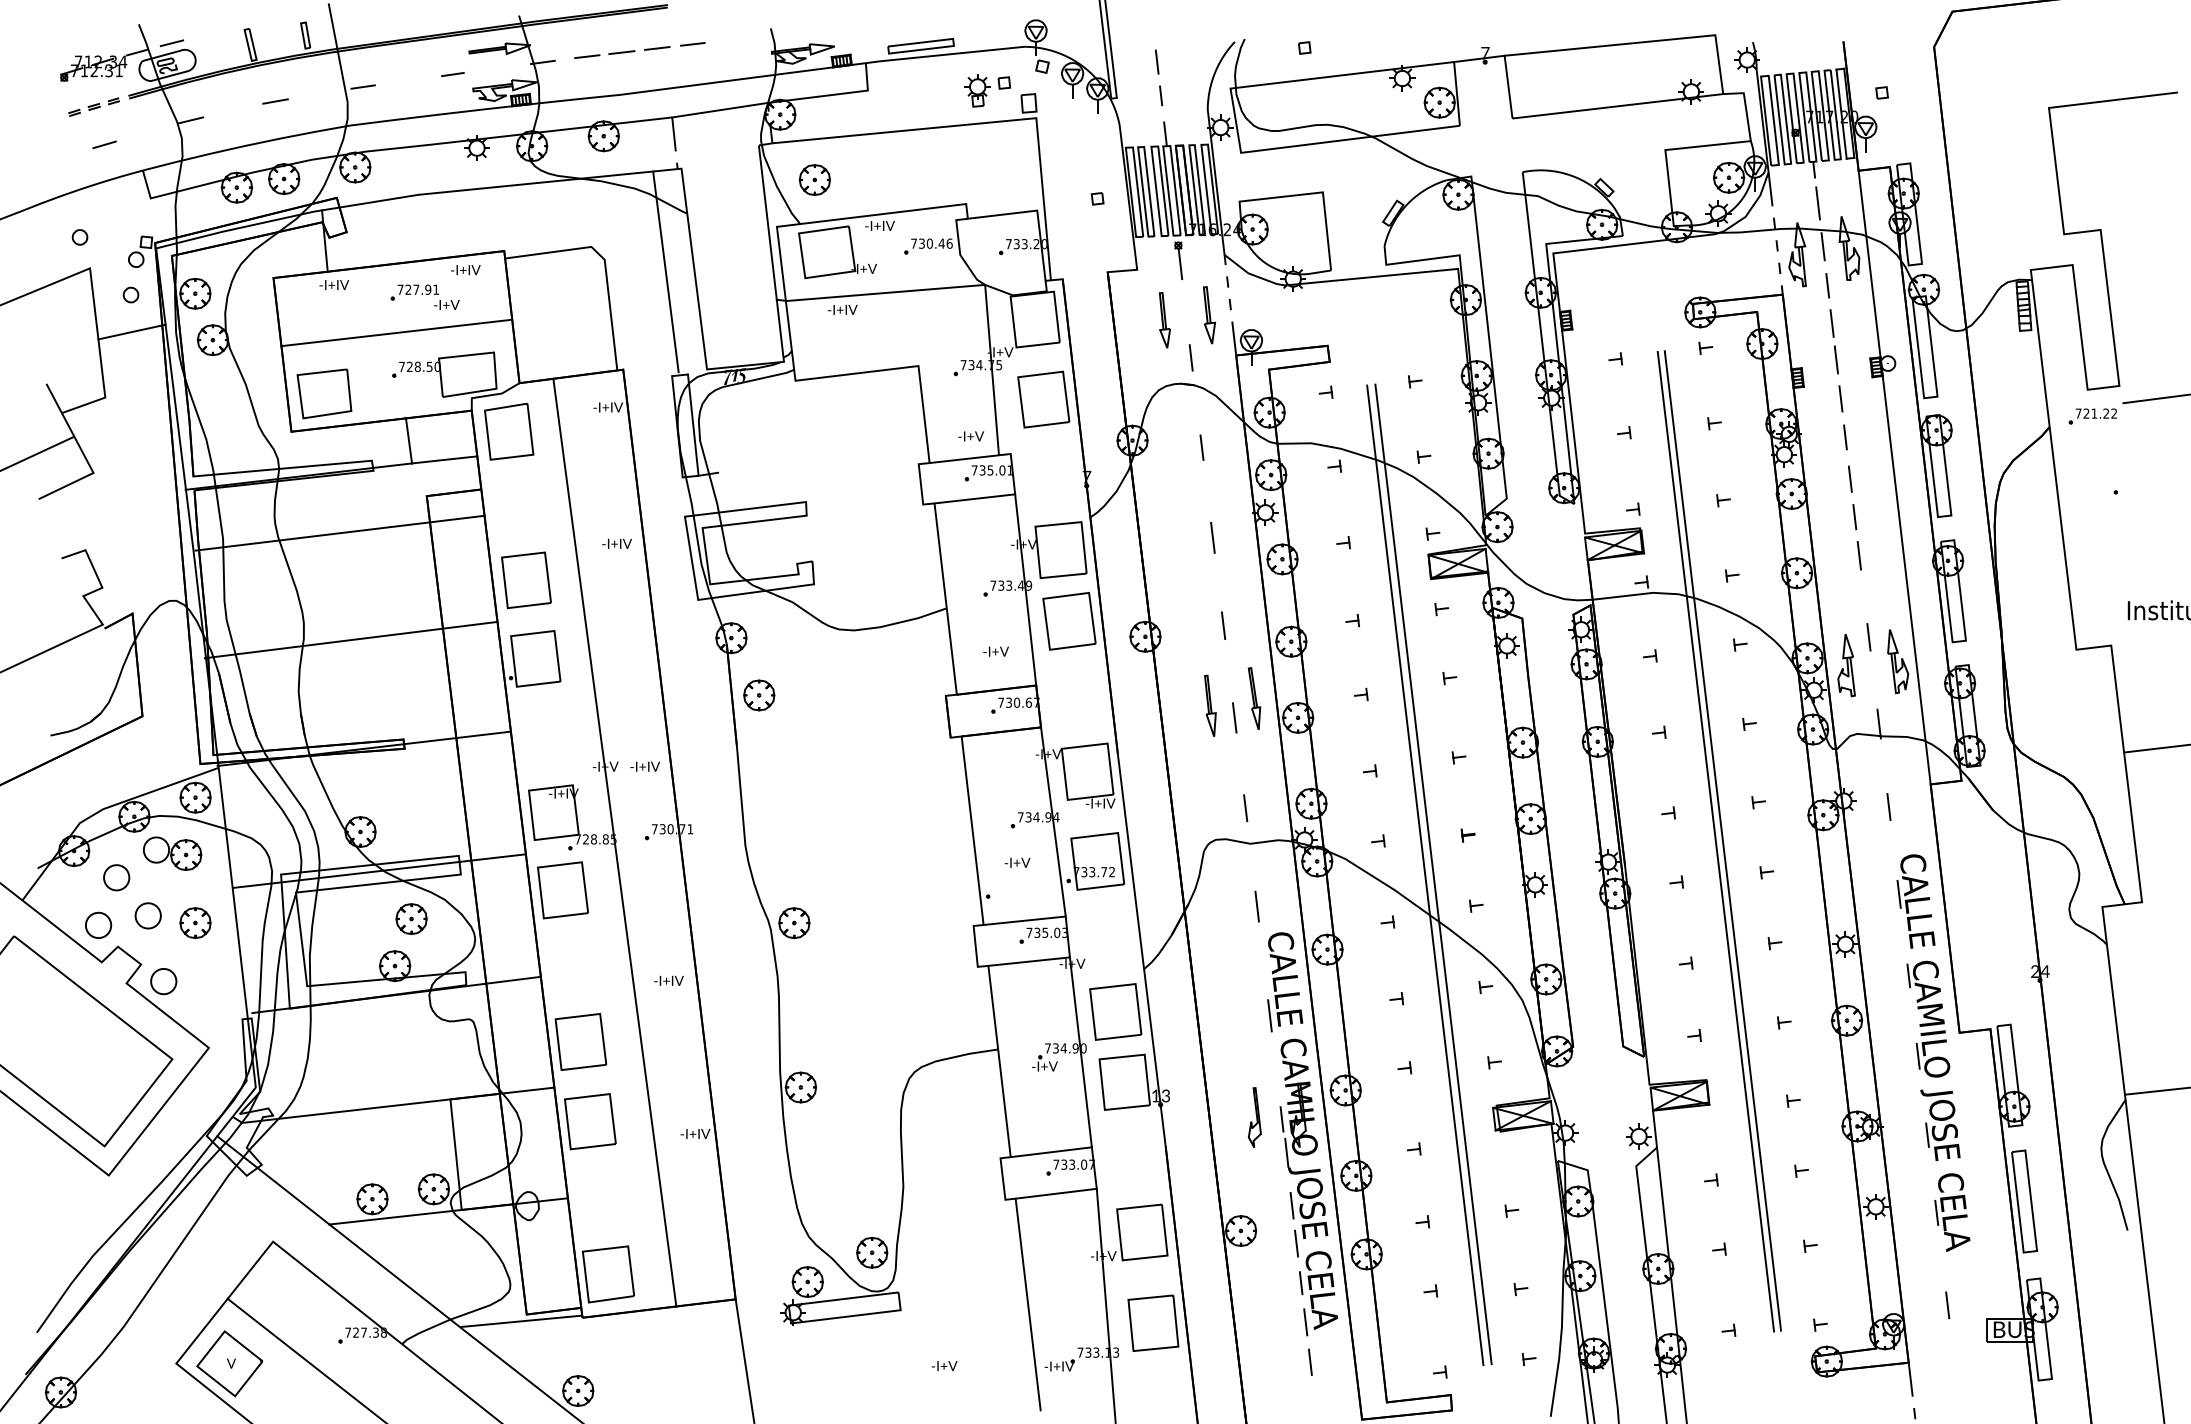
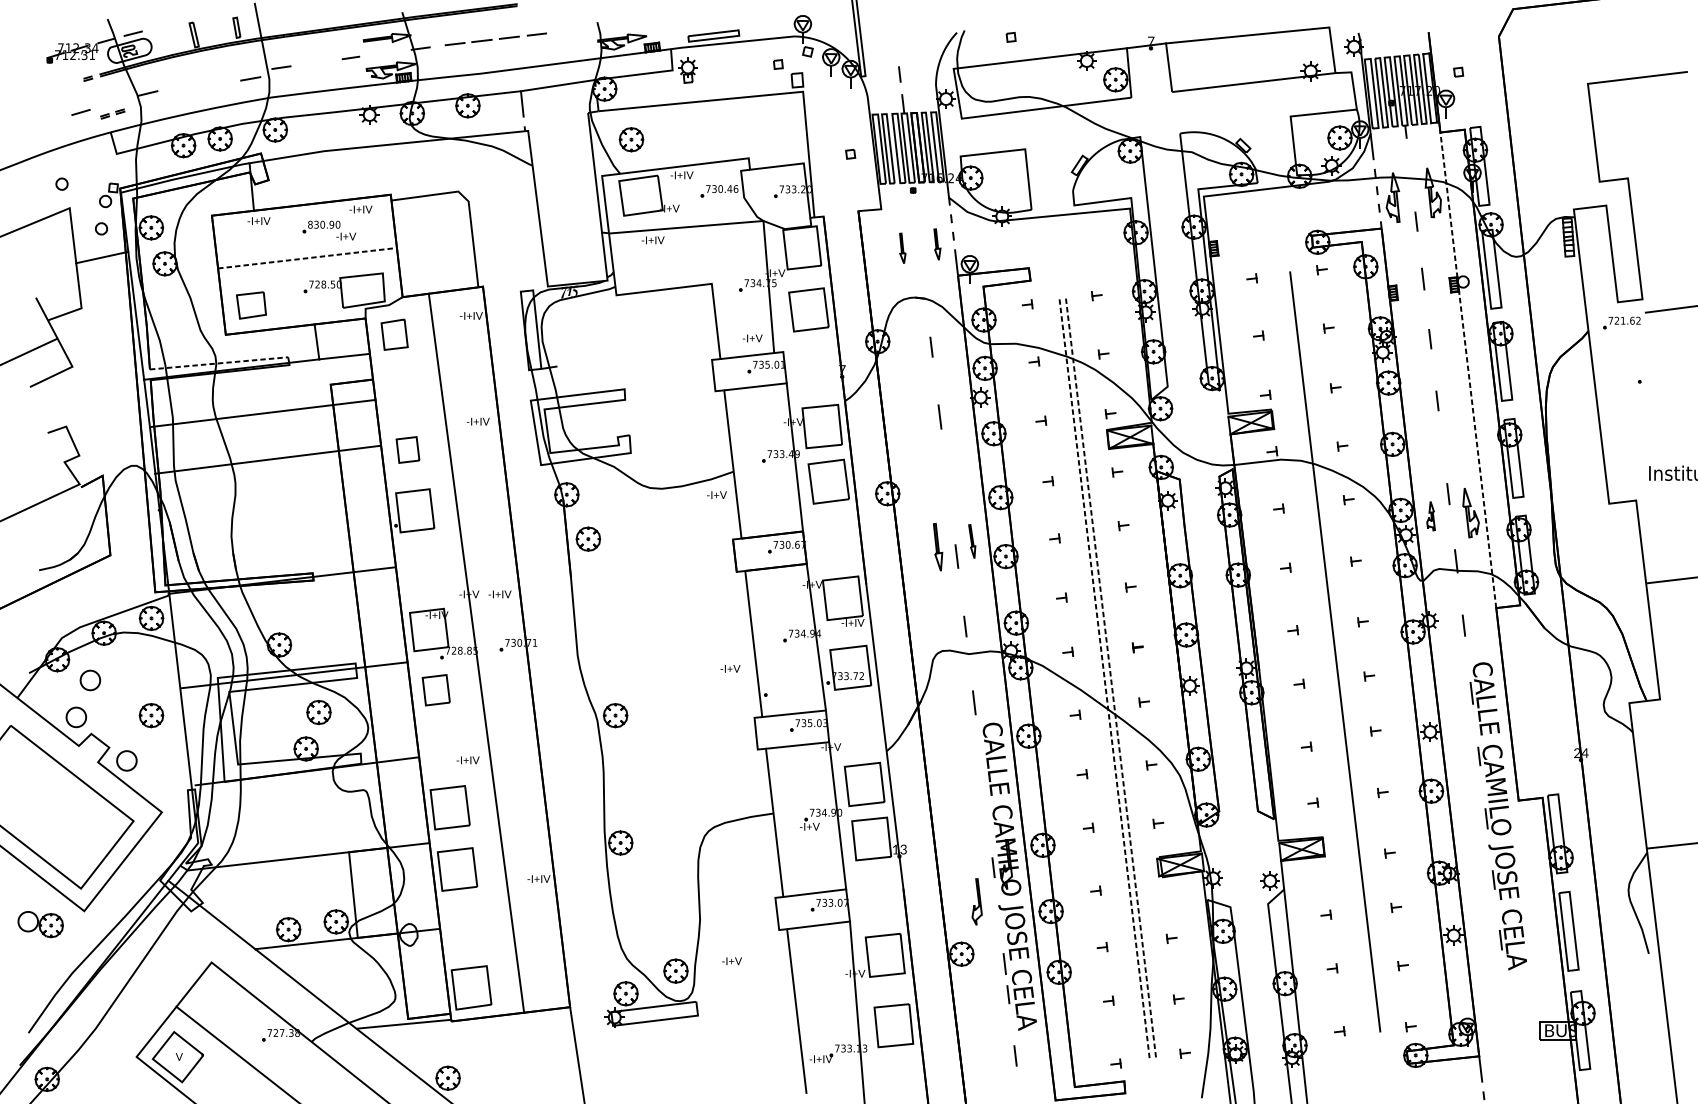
line: (1157, 61) -> (897, 47), removed
part: (977, 90) -> (687, 70), moved
line: (275, 101) -> (250, 78), moved
part: (84, 109) -> (112, 113), moved
line: (1817, 203) -> (1408, 157), removed
line: (1822, 246) -> (1412, 191), removed
line: (1180, 264) -> (914, 205), removed
line: (665, 271) -> (515, 210), removed
text: (418, 289) -> (324, 224), 727.91 -> 830.90
part: (1209, 315) -> (937, 244), size x0.7
part: (1164, 320) -> (902, 248), size x0.7
line: (1831, 323) -> (1419, 250), removed
line: (397, 332) -> (308, 257), solid -> dashed
line: (1190, 357) -> (922, 277), removed
part: (324, 393) -> (251, 305), size x0.7
line: (1840, 398) -> (1426, 309), removed
text: (2106, 413) -> (1632, 320), 721.22 -> 721.62
part: (509, 431) -> (394, 334), size x0.7
line: (282, 468) -> (218, 363), solid -> dashed
line: (1894, 477) -> (1468, 370), solid -> dashed
line: (1849, 478) -> (1433, 371), removed
line: (1858, 555) -> (1440, 430), removed
part: (526, 580) -> (408, 450), size x0.6
line: (1223, 625) -> (948, 484), removed
line: (351, 639) -> (267, 459), moved
text: (995, 651) -> (716, 495), moved
part: (1846, 665) -> (1431, 515), size x0.6
part: (1254, 698) -> (972, 541), size x0.7
line: (1715, 841) -> (1329, 652), removed
part: (172, 853) -> (40, 924), moved
text: (1017, 862) -> (730, 668), moved
line: (1433, 873) -> (1110, 677), solid -> dashed
line: (1425, 874) -> (1104, 677), solid -> dashed
part: (562, 890) -> (435, 690), size x0.7
part: (147, 915) -> (114, 709), removed
text: (668, 980) -> (467, 760), moved
line: (1269, 1015) -> (983, 787), removed
part: (1254, 1117) -> (976, 901), moved
line: (1286, 1152) -> (997, 893), removed
line: (1291, 1205) -> (1000, 934), removed
line: (1947, 1305) -> (1509, 1011), removed
line: (1305, 1322) -> (1011, 1025), removed
text: (944, 1365) -> (731, 960), moved

